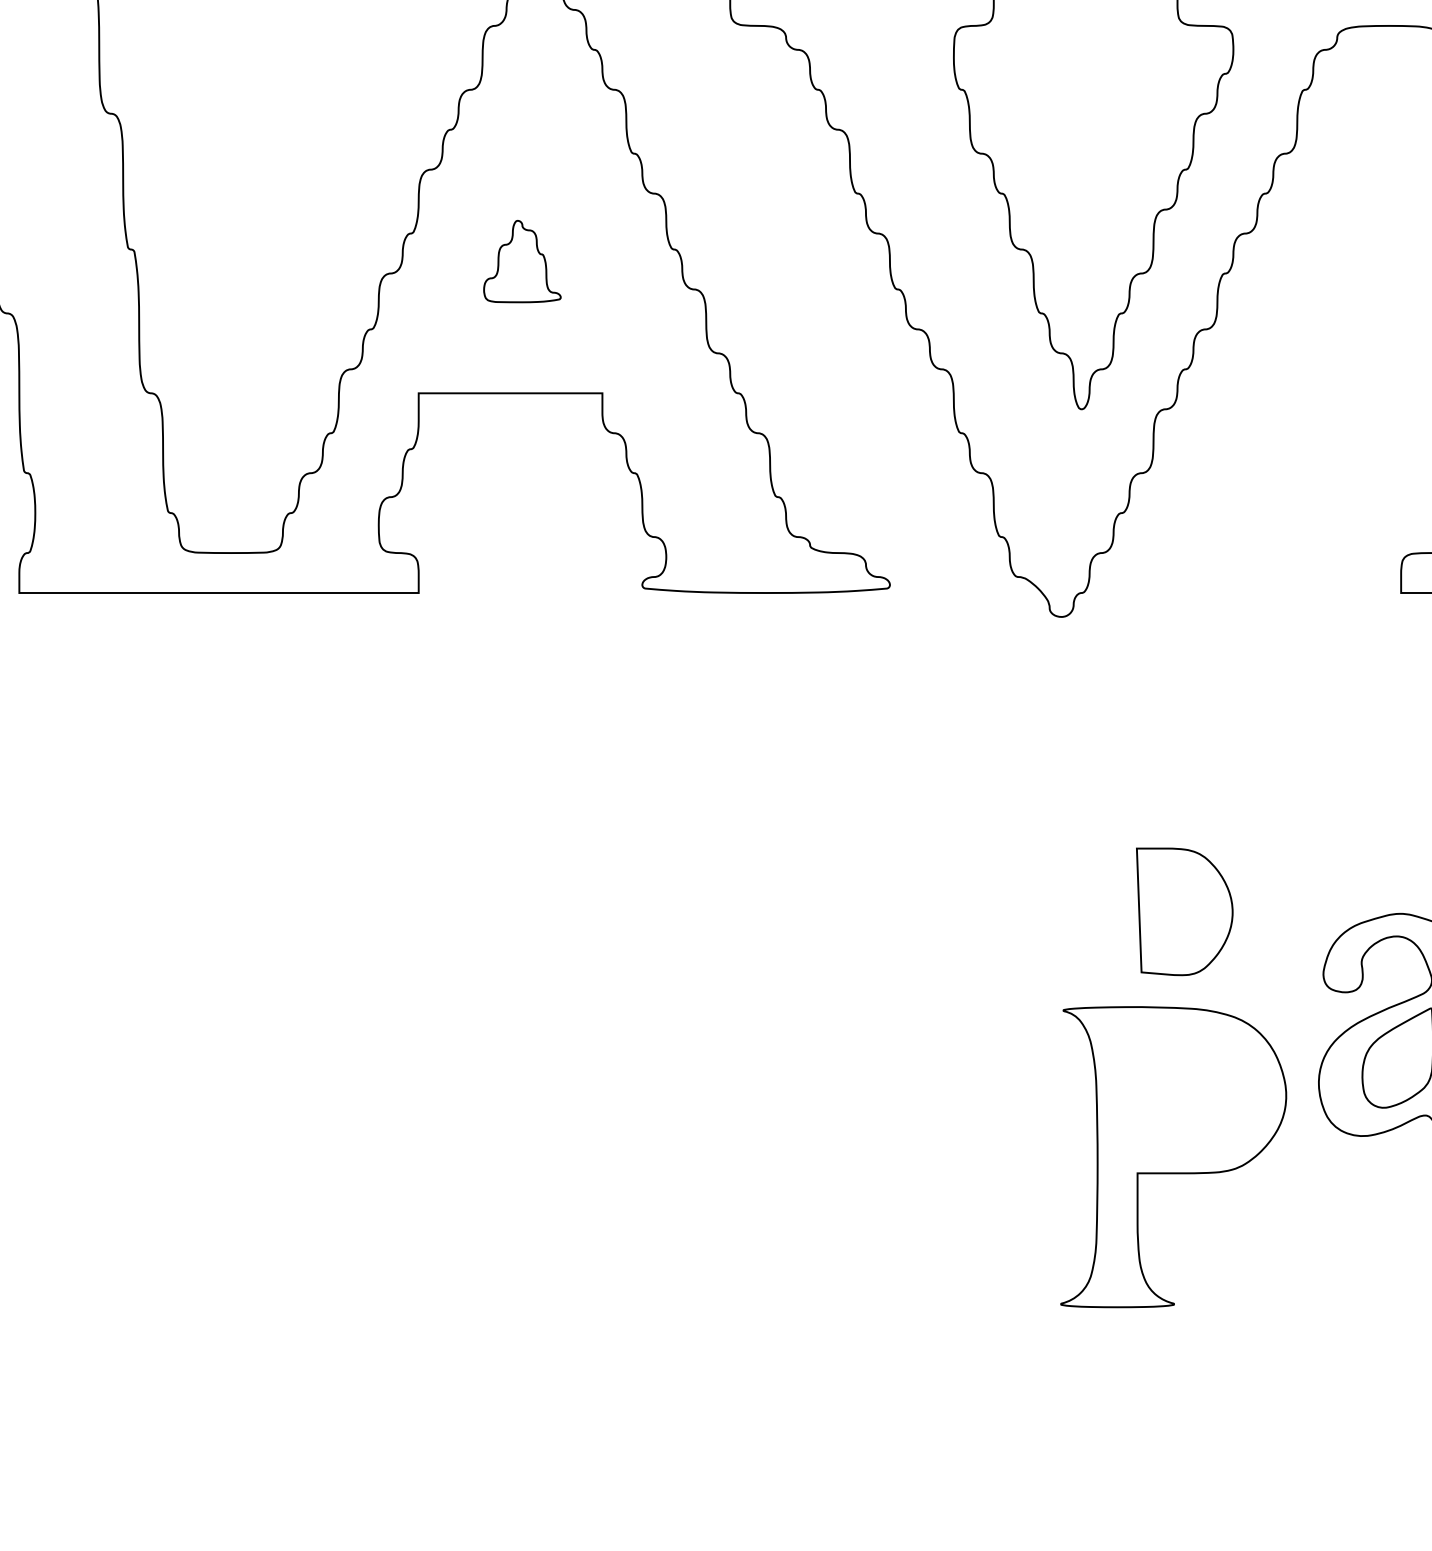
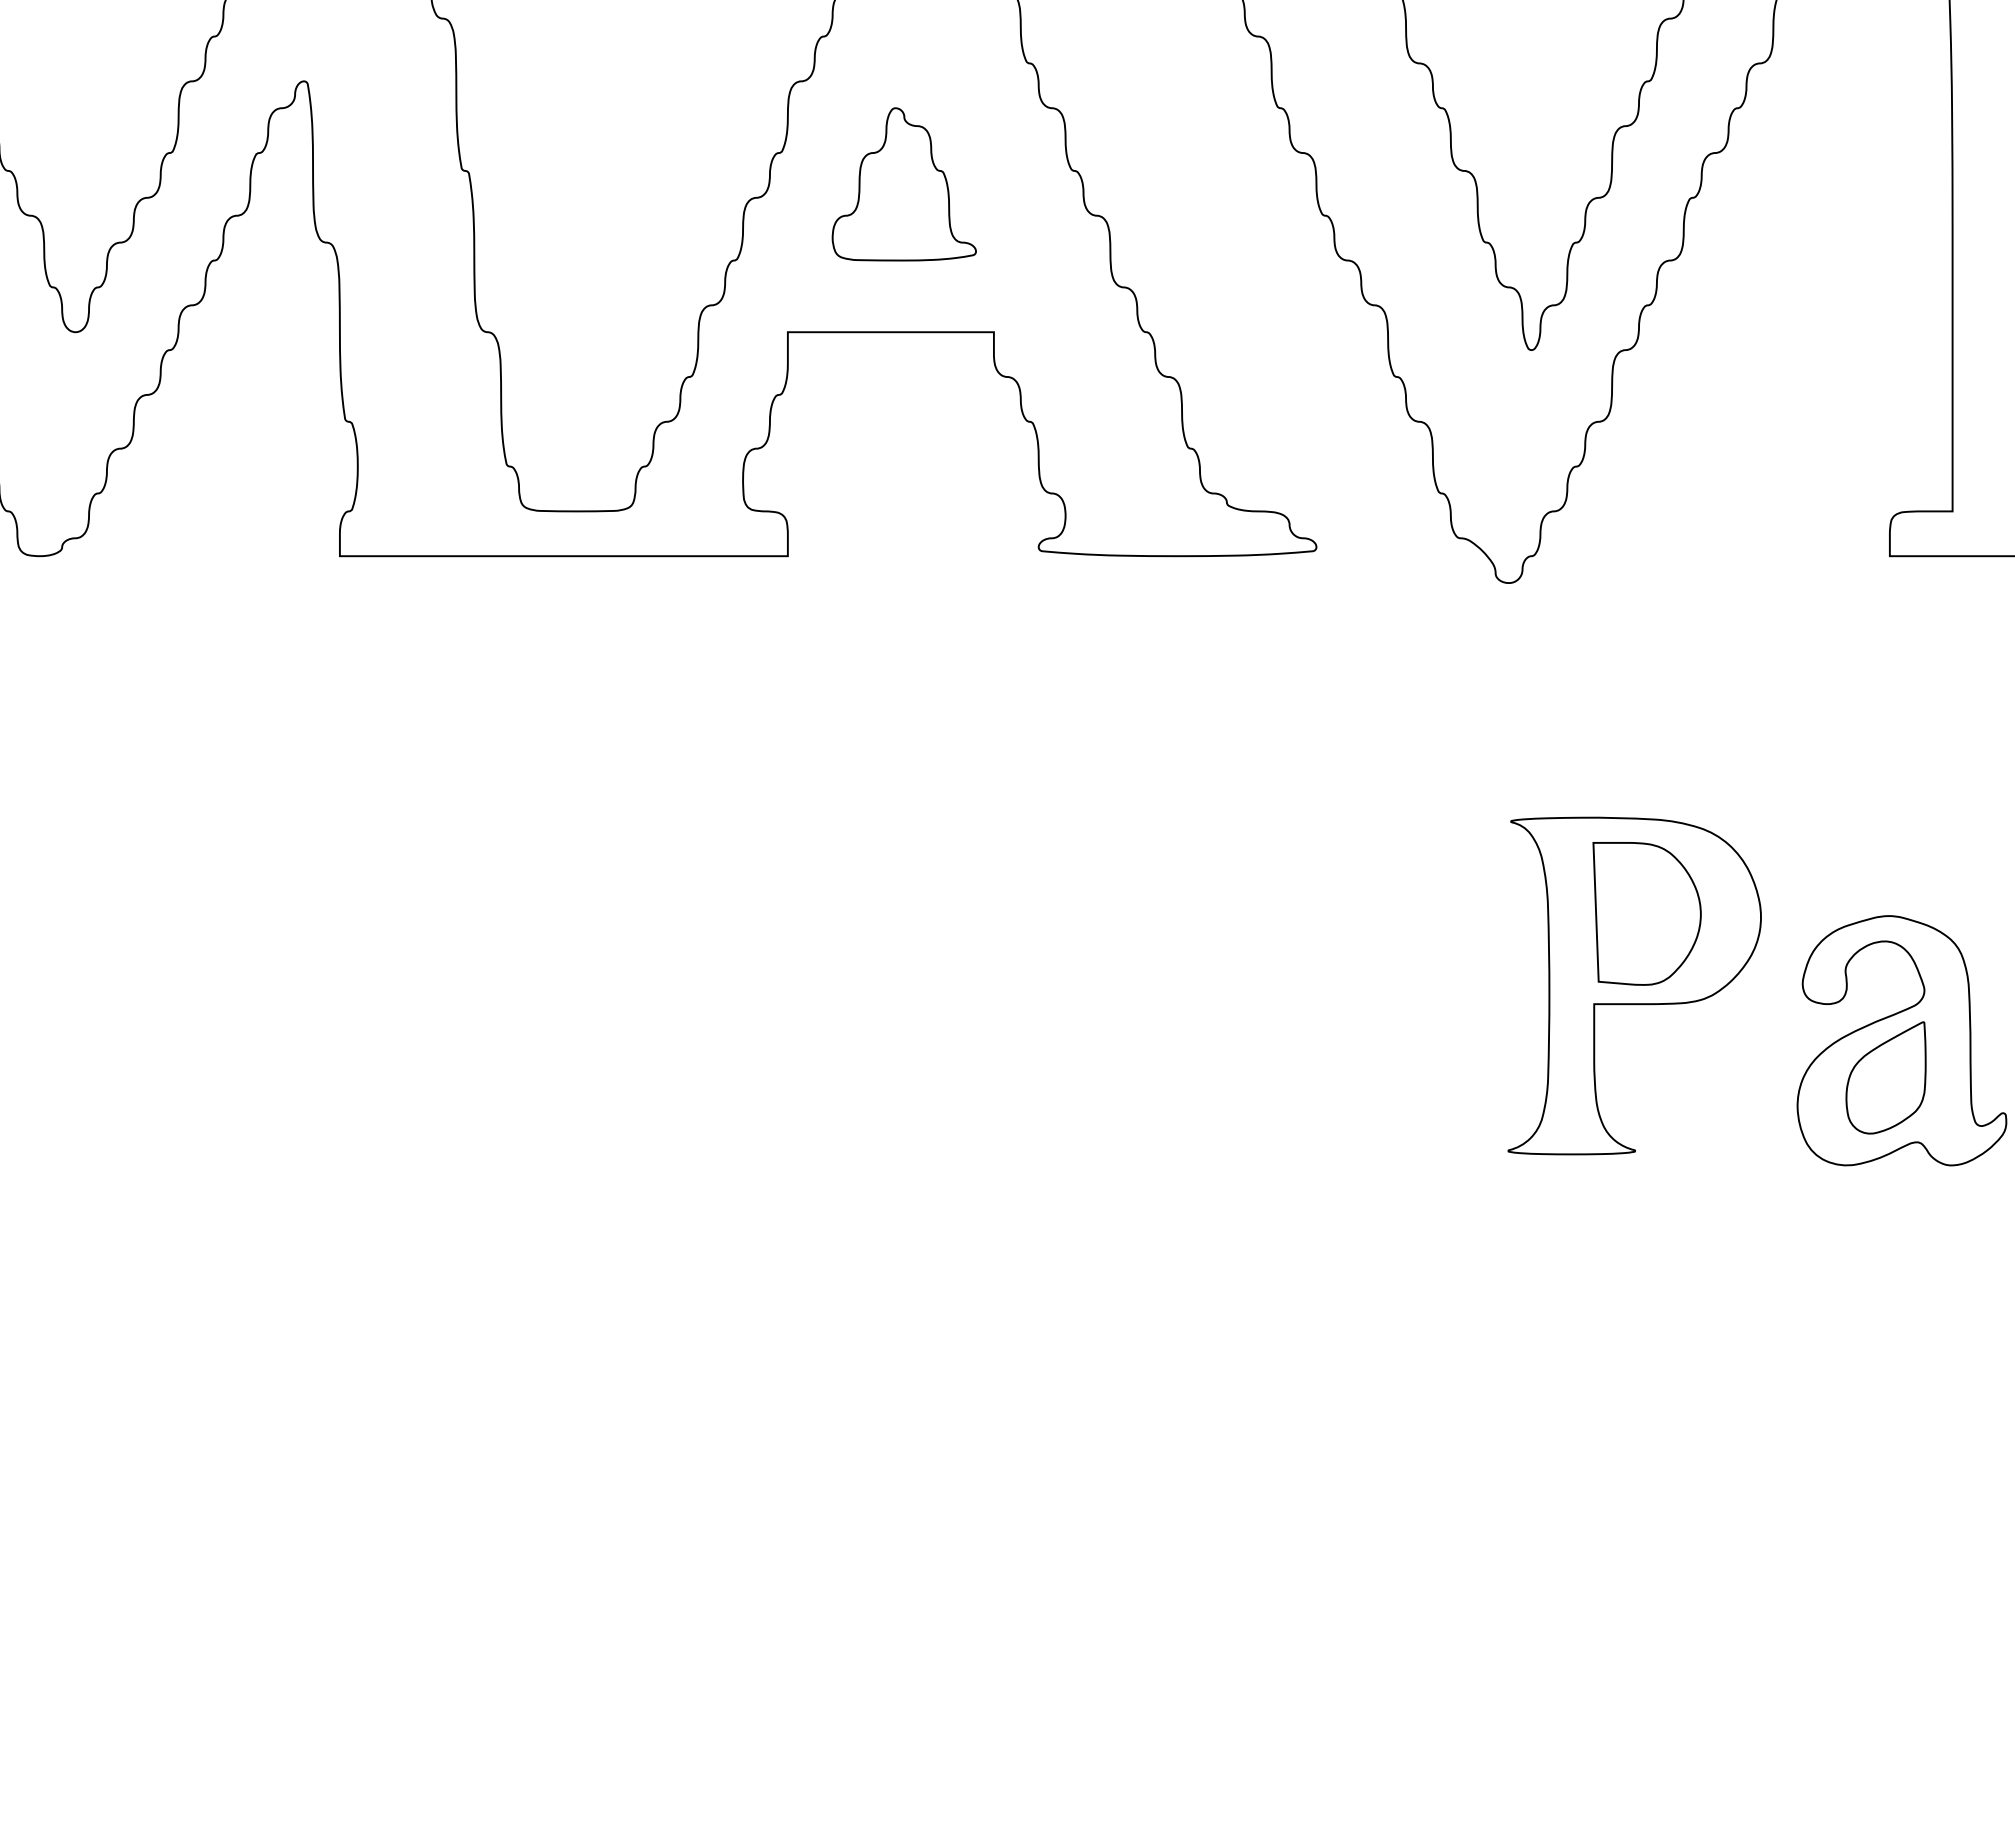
part: (521, 261) -> (903, 184), size x1.67
part: (1173, 1156) -> (1634, 985), moved

